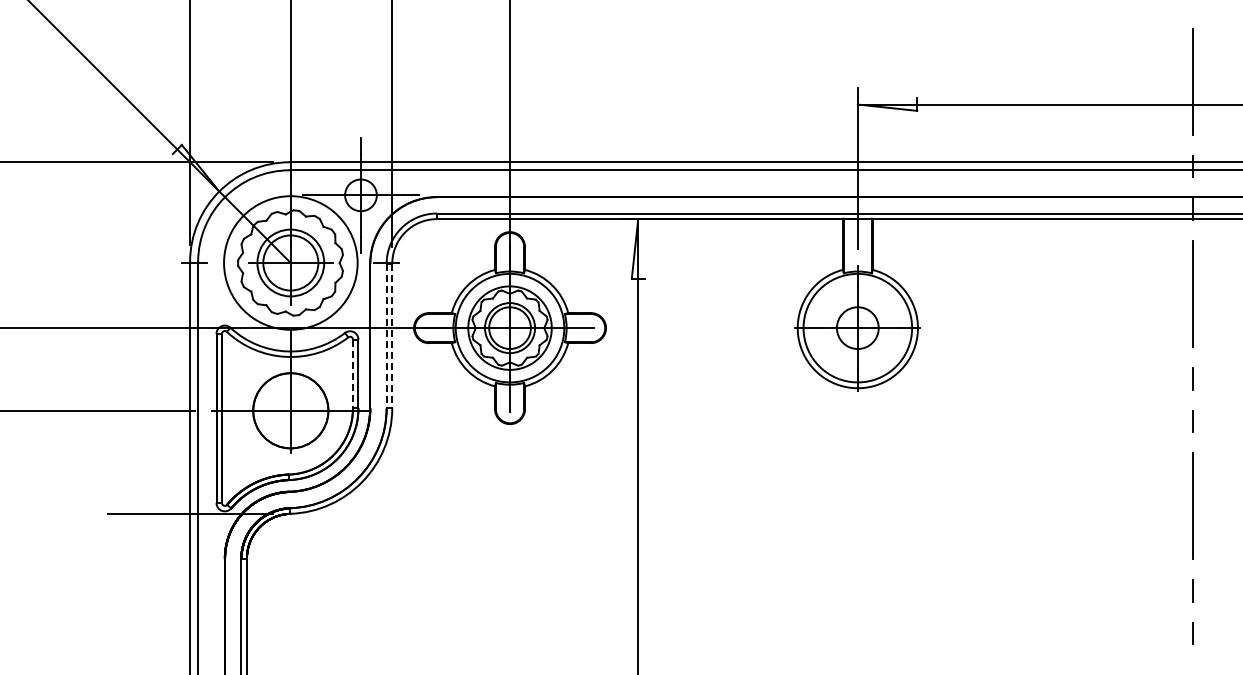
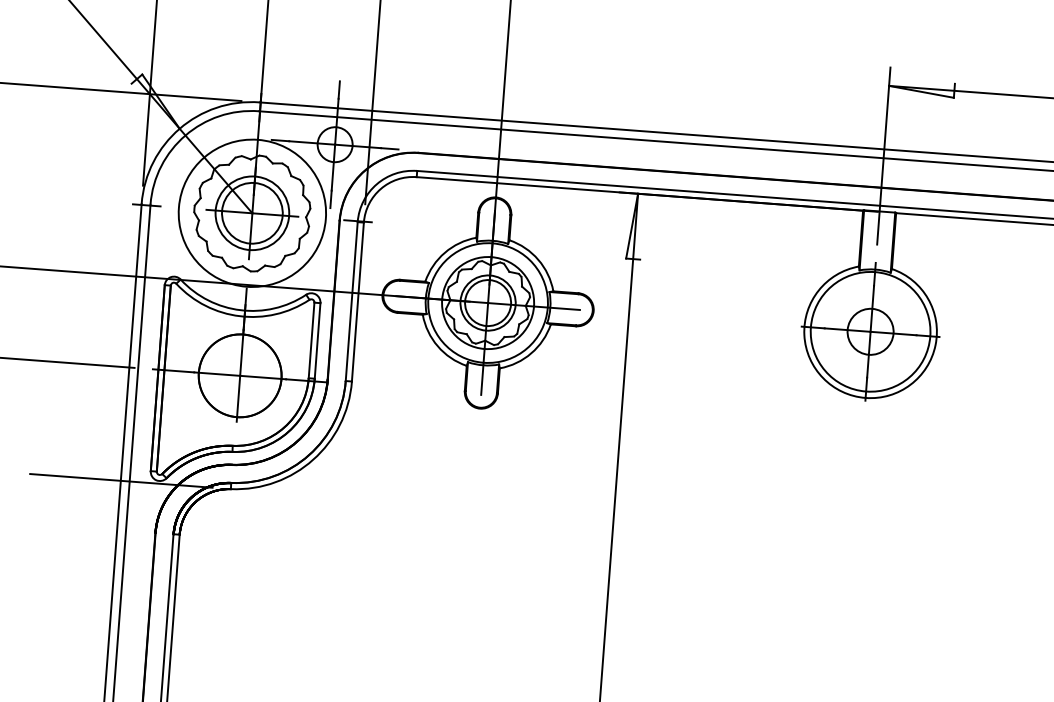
line: (386, 336) -> (351, 302), dashed -> solid
line: (392, 336) -> (358, 302), dashed -> solid
line: (353, 374) -> (312, 341), dashed -> solid

